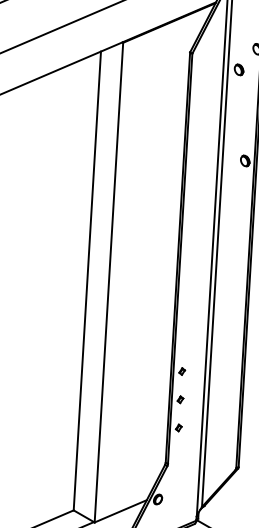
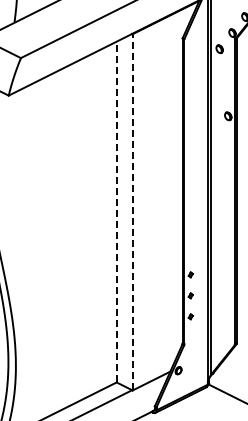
line: (87, 280) -> (116, 211), solid -> dashed
line: (108, 281) -> (132, 211), solid -> dashed

